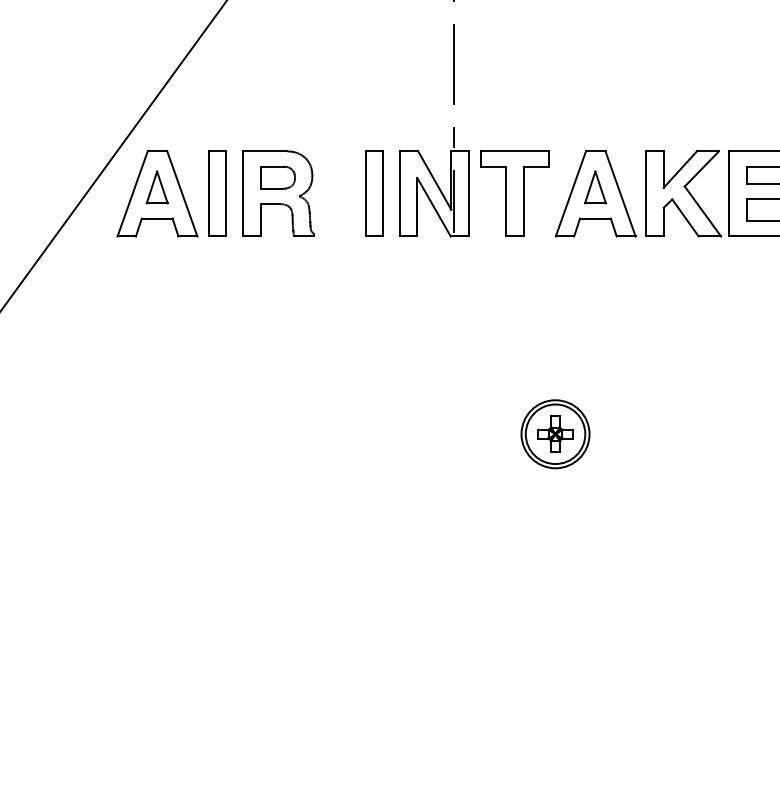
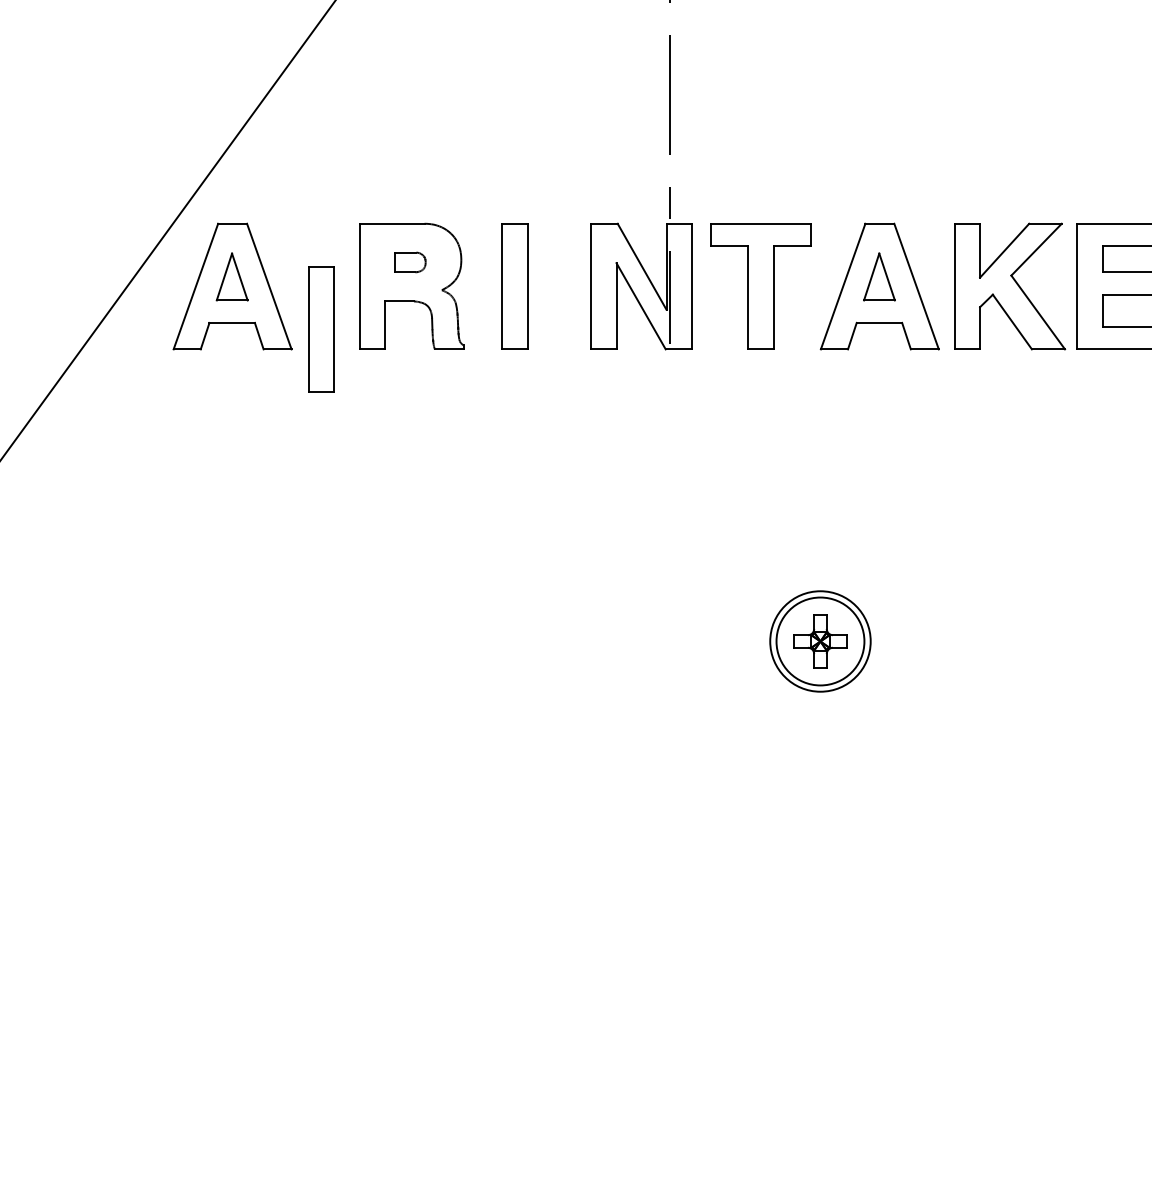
part: (277, 177) -> (409, 262), size x0.6
part: (217, 193) -> (321, 328), moved
part: (374, 193) -> (514, 285), moved

